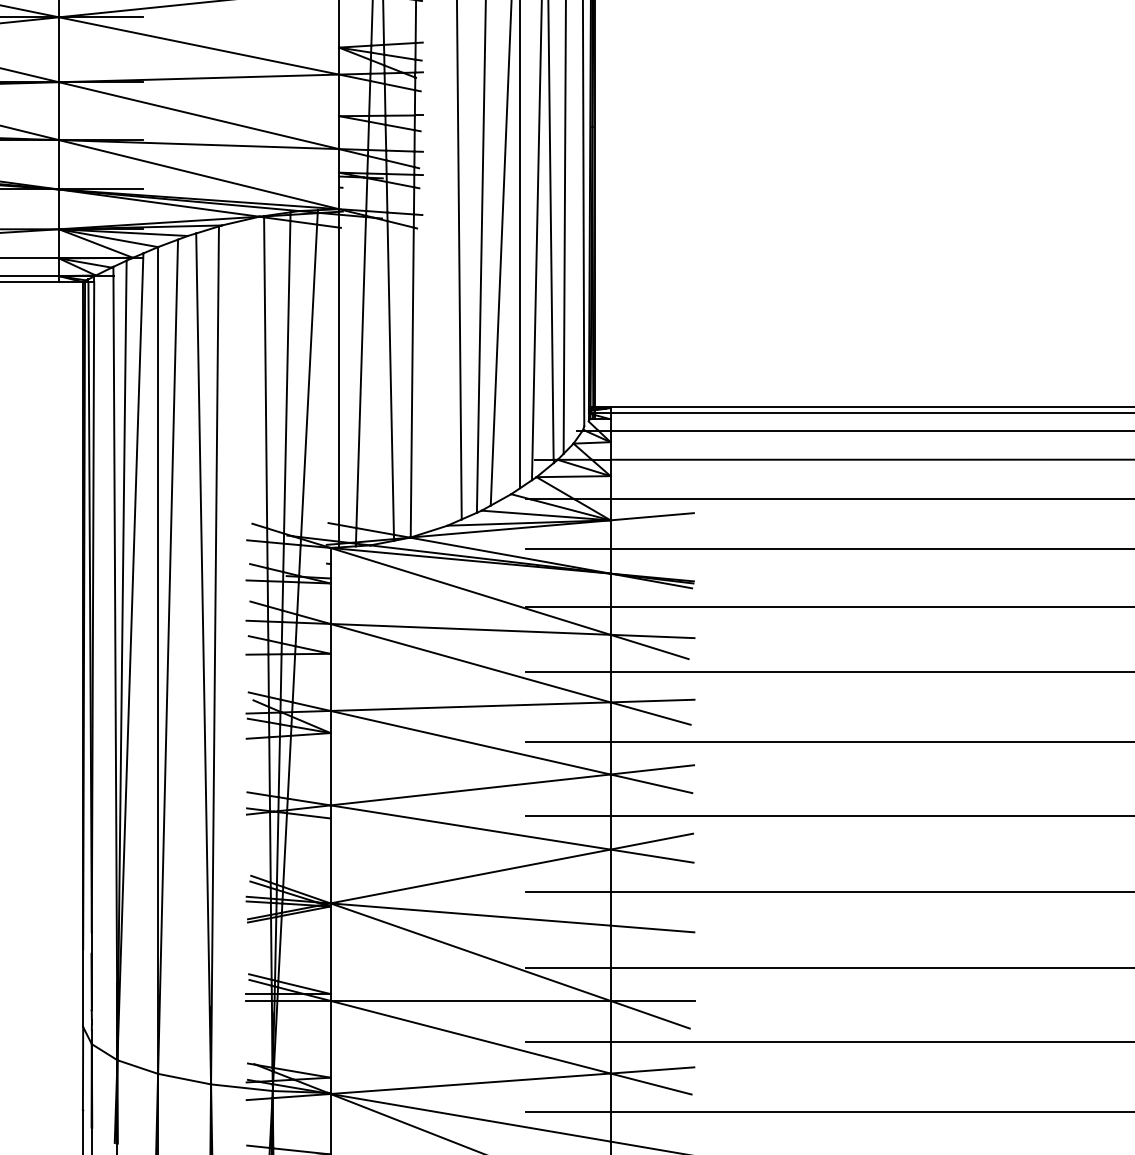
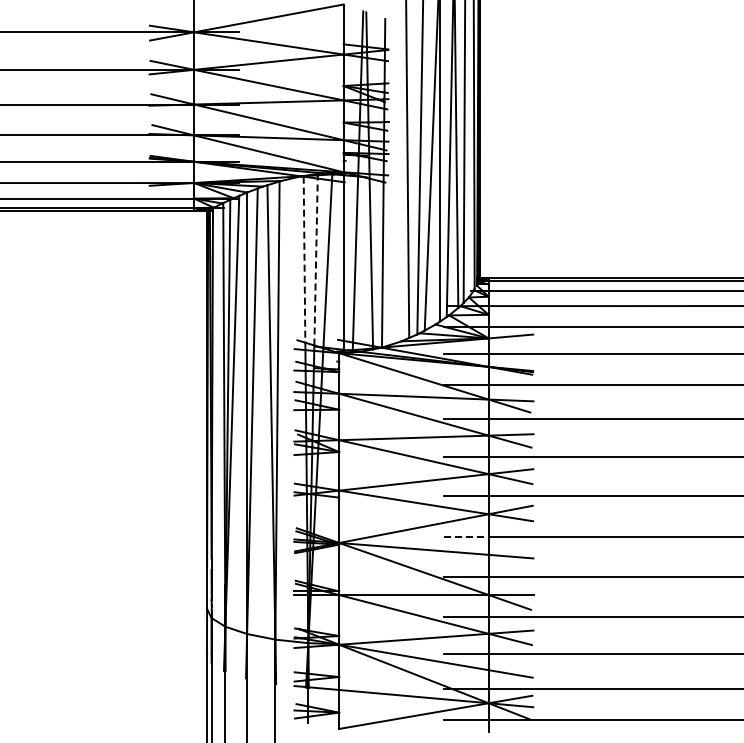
line: (265, 374) -> (304, 260), solid -> dashed
line: (288, 376) -> (316, 261), solid -> dashed
line: (568, 891) -> (466, 536), solid -> dashed

